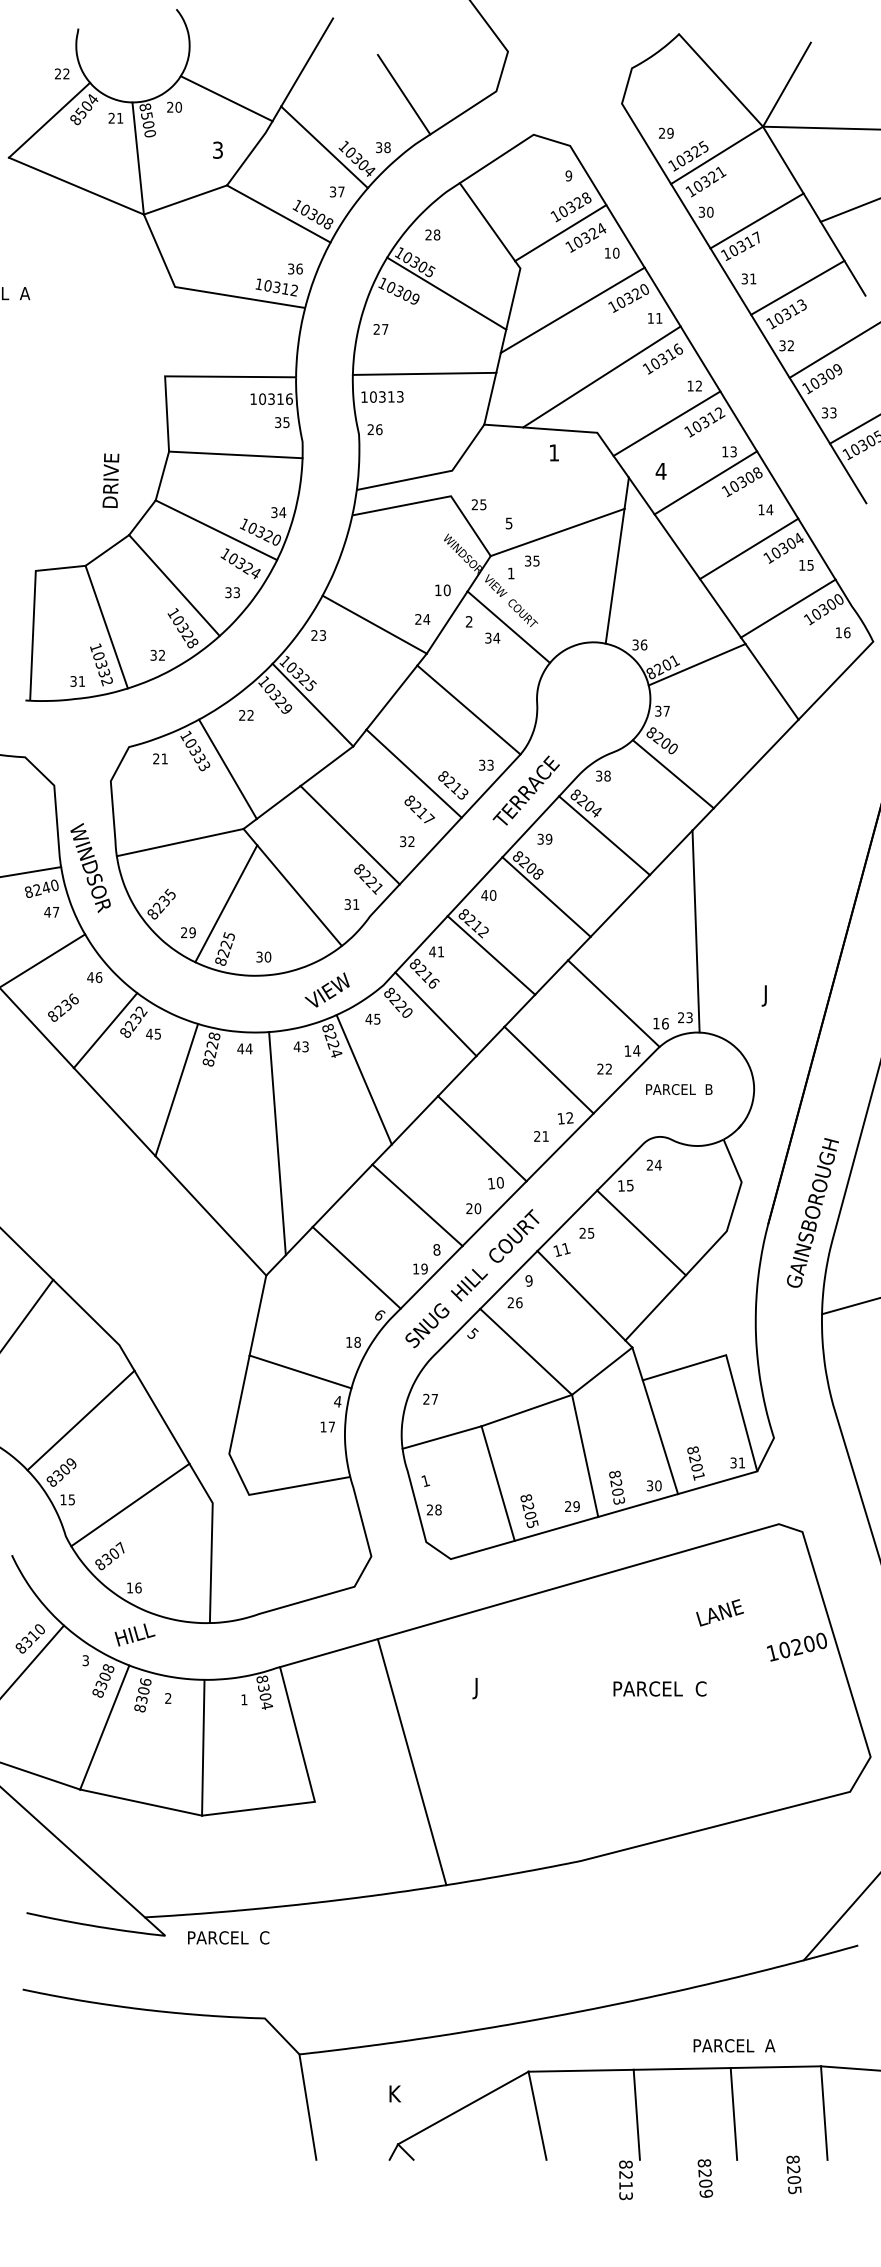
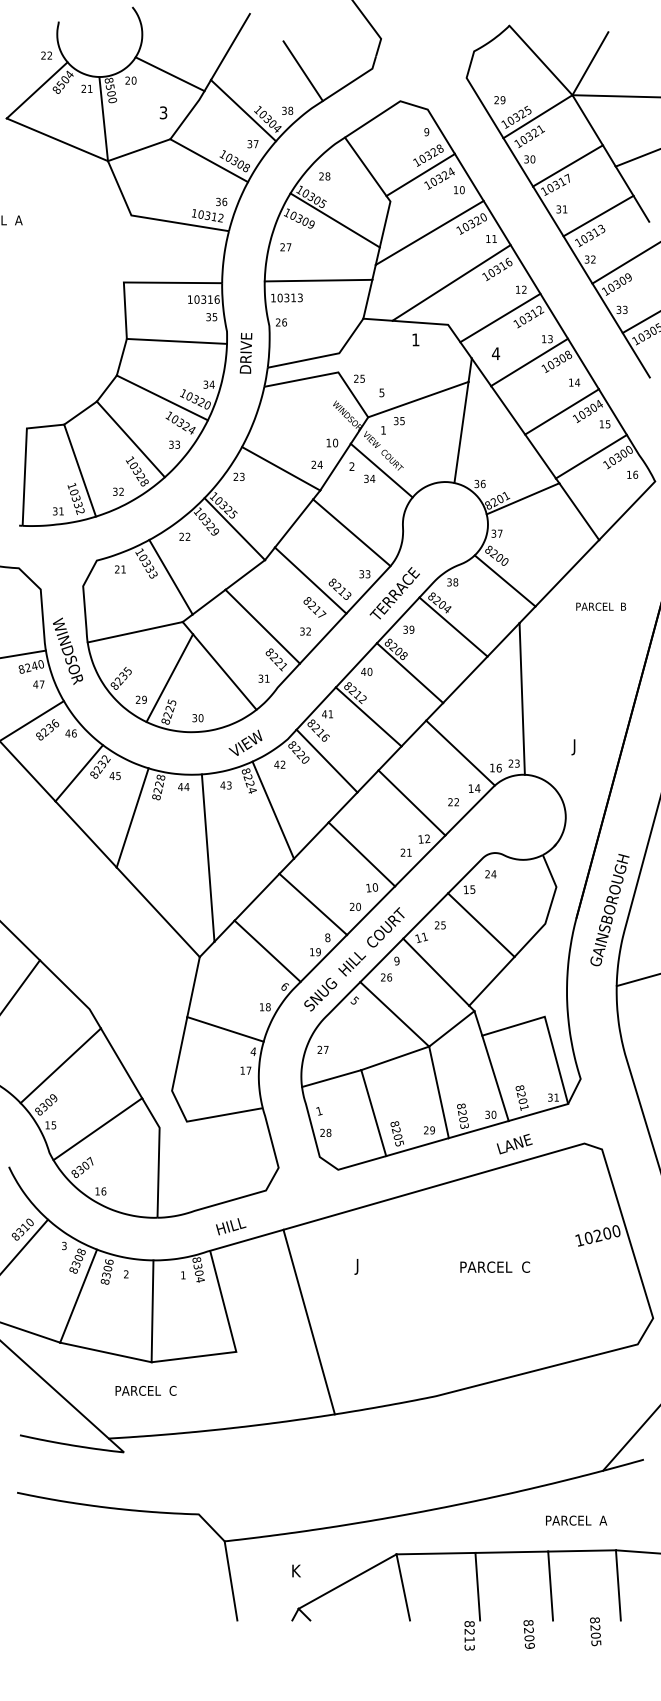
text: (110, 480) -> (245, 353), moved
text: (63, 1007) -> (47, 729), moved
text: (377, 1018) -> (283, 764), 45 -> 42
text: (679, 1089) -> (601, 606), moved
text: (719, 1612) -> (514, 1143), moved
text: (134, 1634) -> (230, 1226), moved
text: (228, 1937) -> (145, 1390), moved
text: (734, 2045) -> (576, 1520), moved

